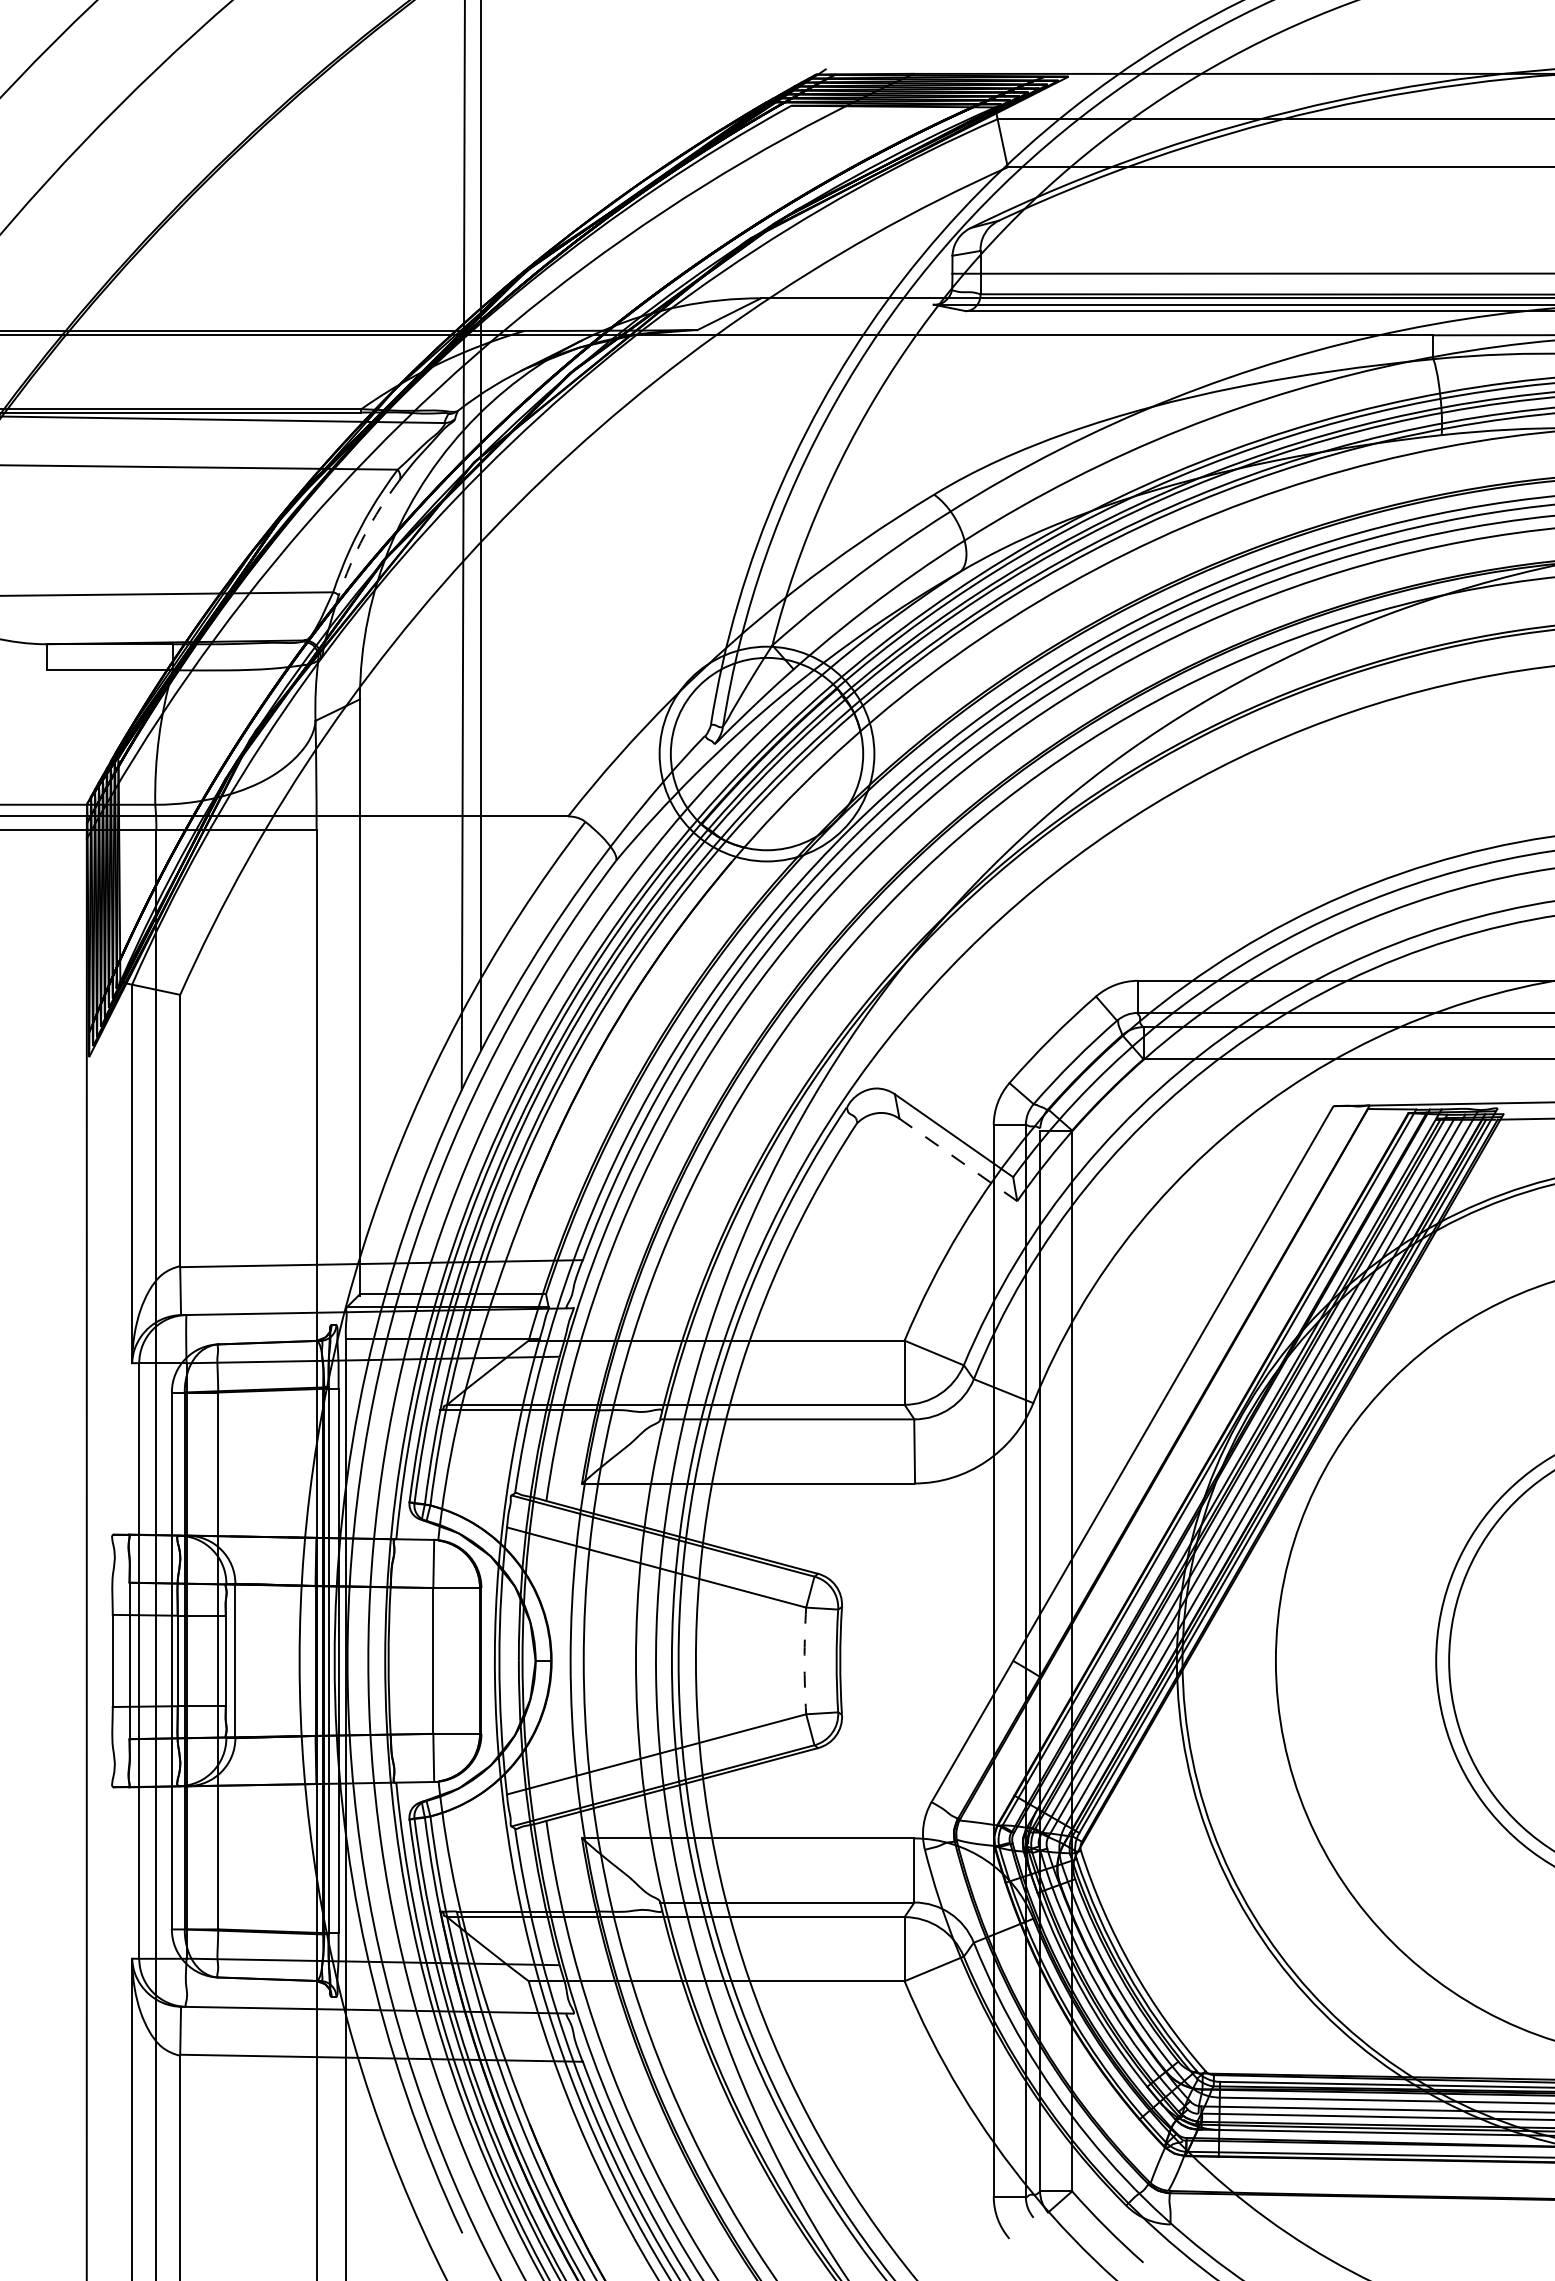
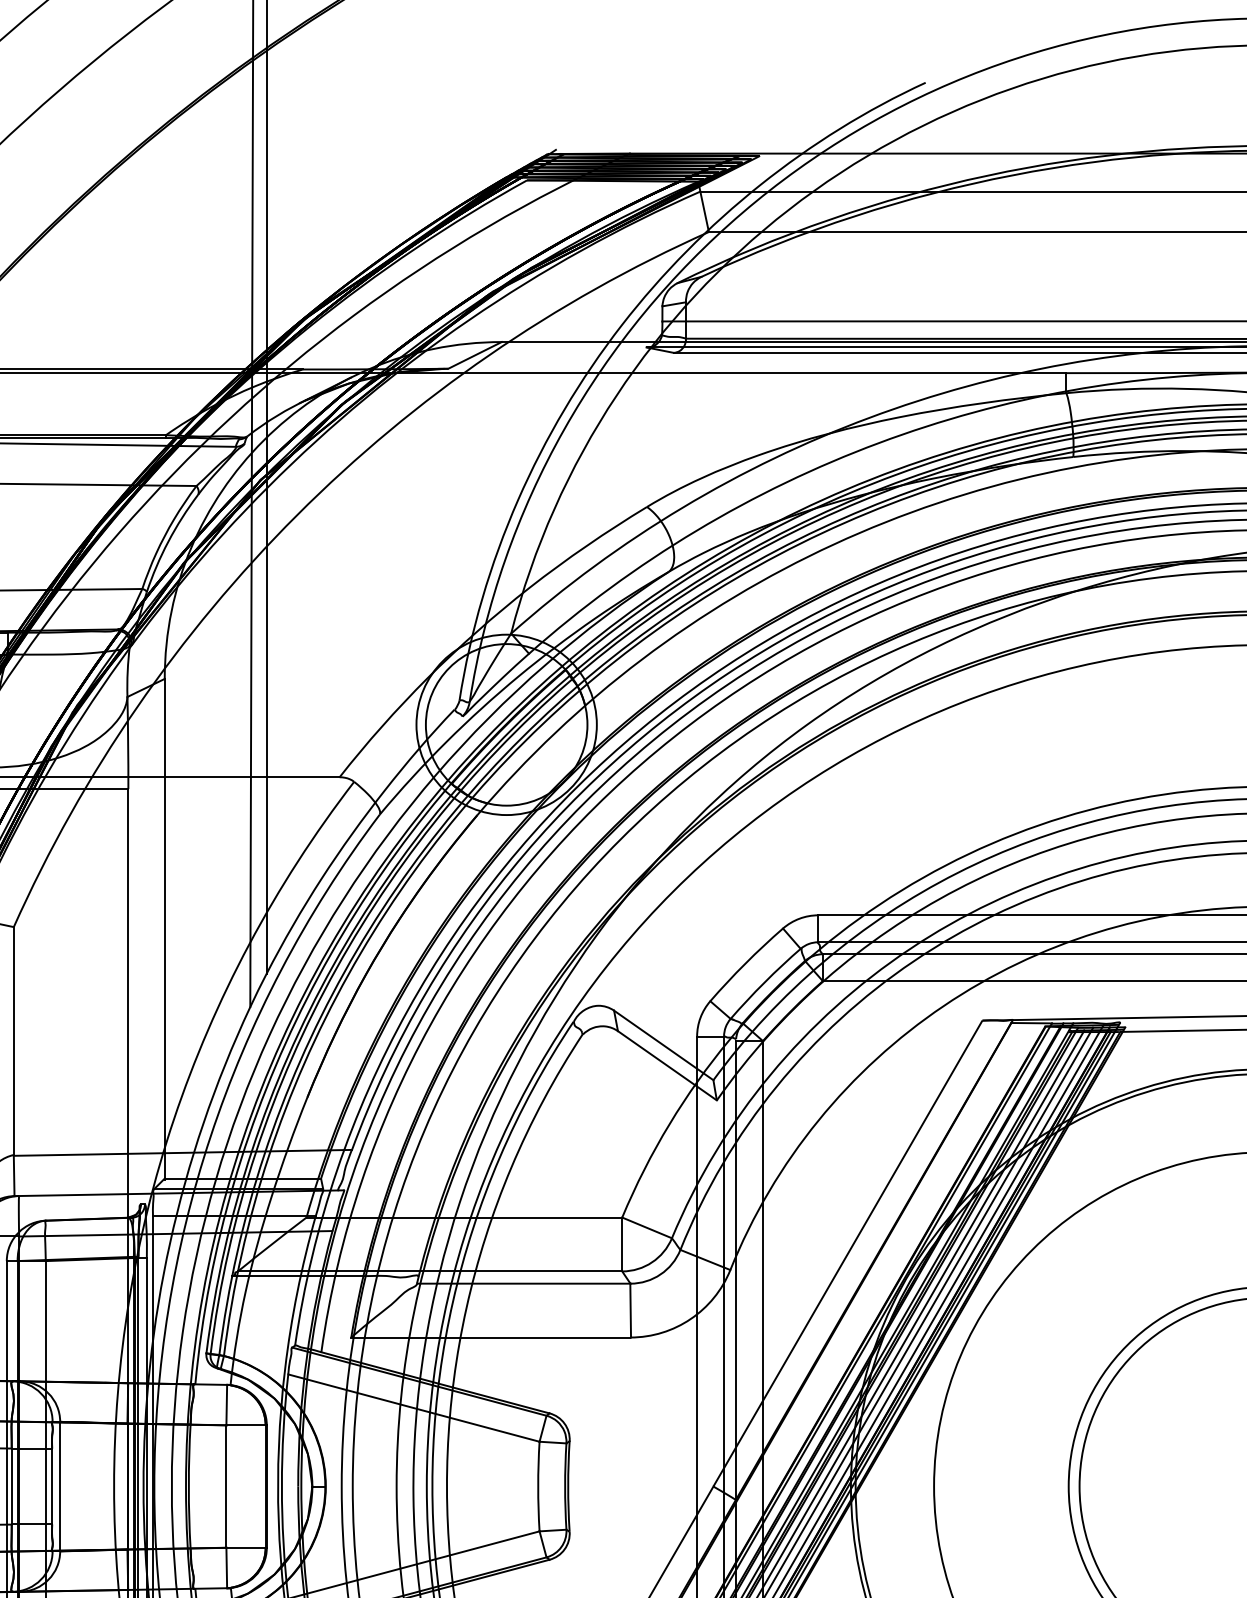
arc: (364, 535) -> (168, 541), dashed -> solid
line: (958, 1159) -> (667, 1065), dashed -> solid
arc: (804, 1660) -> (538, 1486), dashed -> solid

